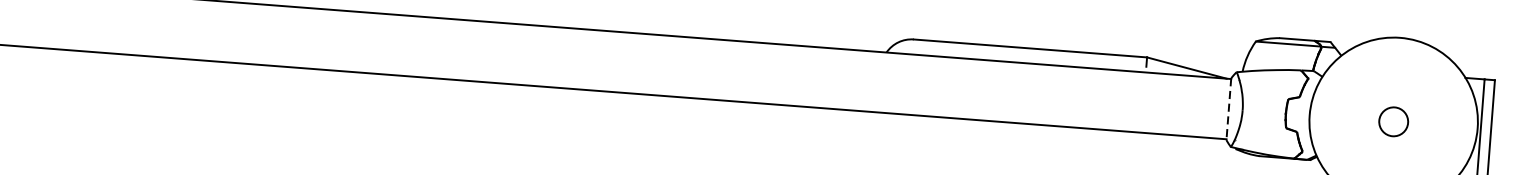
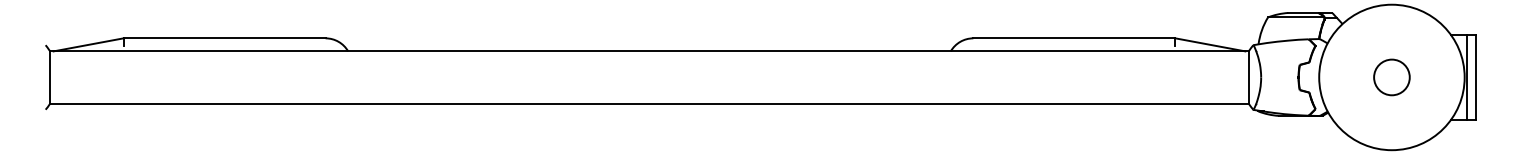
line: (1229, 109) -> (1249, 77), dashed -> solid
circle: (1393, 121) -> (1391, 77), size x1.43

